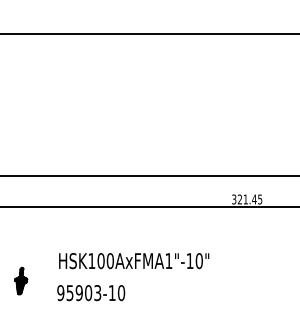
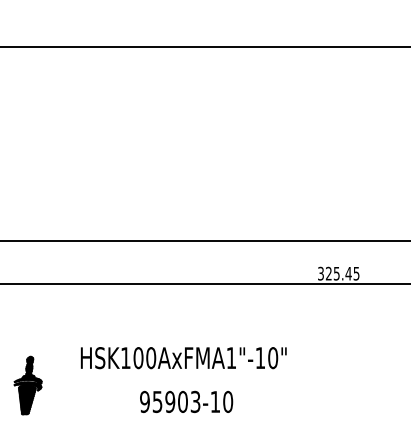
text: (245, 199) -> (336, 273), 321.45 -> 325.45
part: (21, 280) -> (29, 384), size x1.6
text: (91, 293) -> (186, 402), moved

